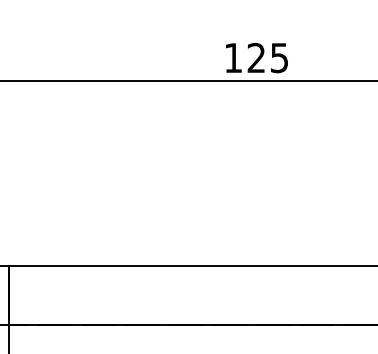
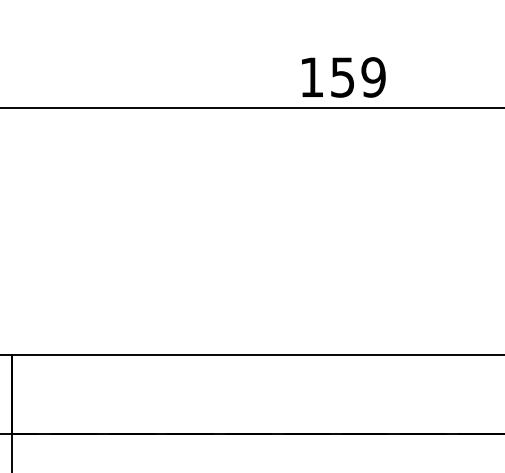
text: (267, 57) -> (357, 76), 125 -> 159

